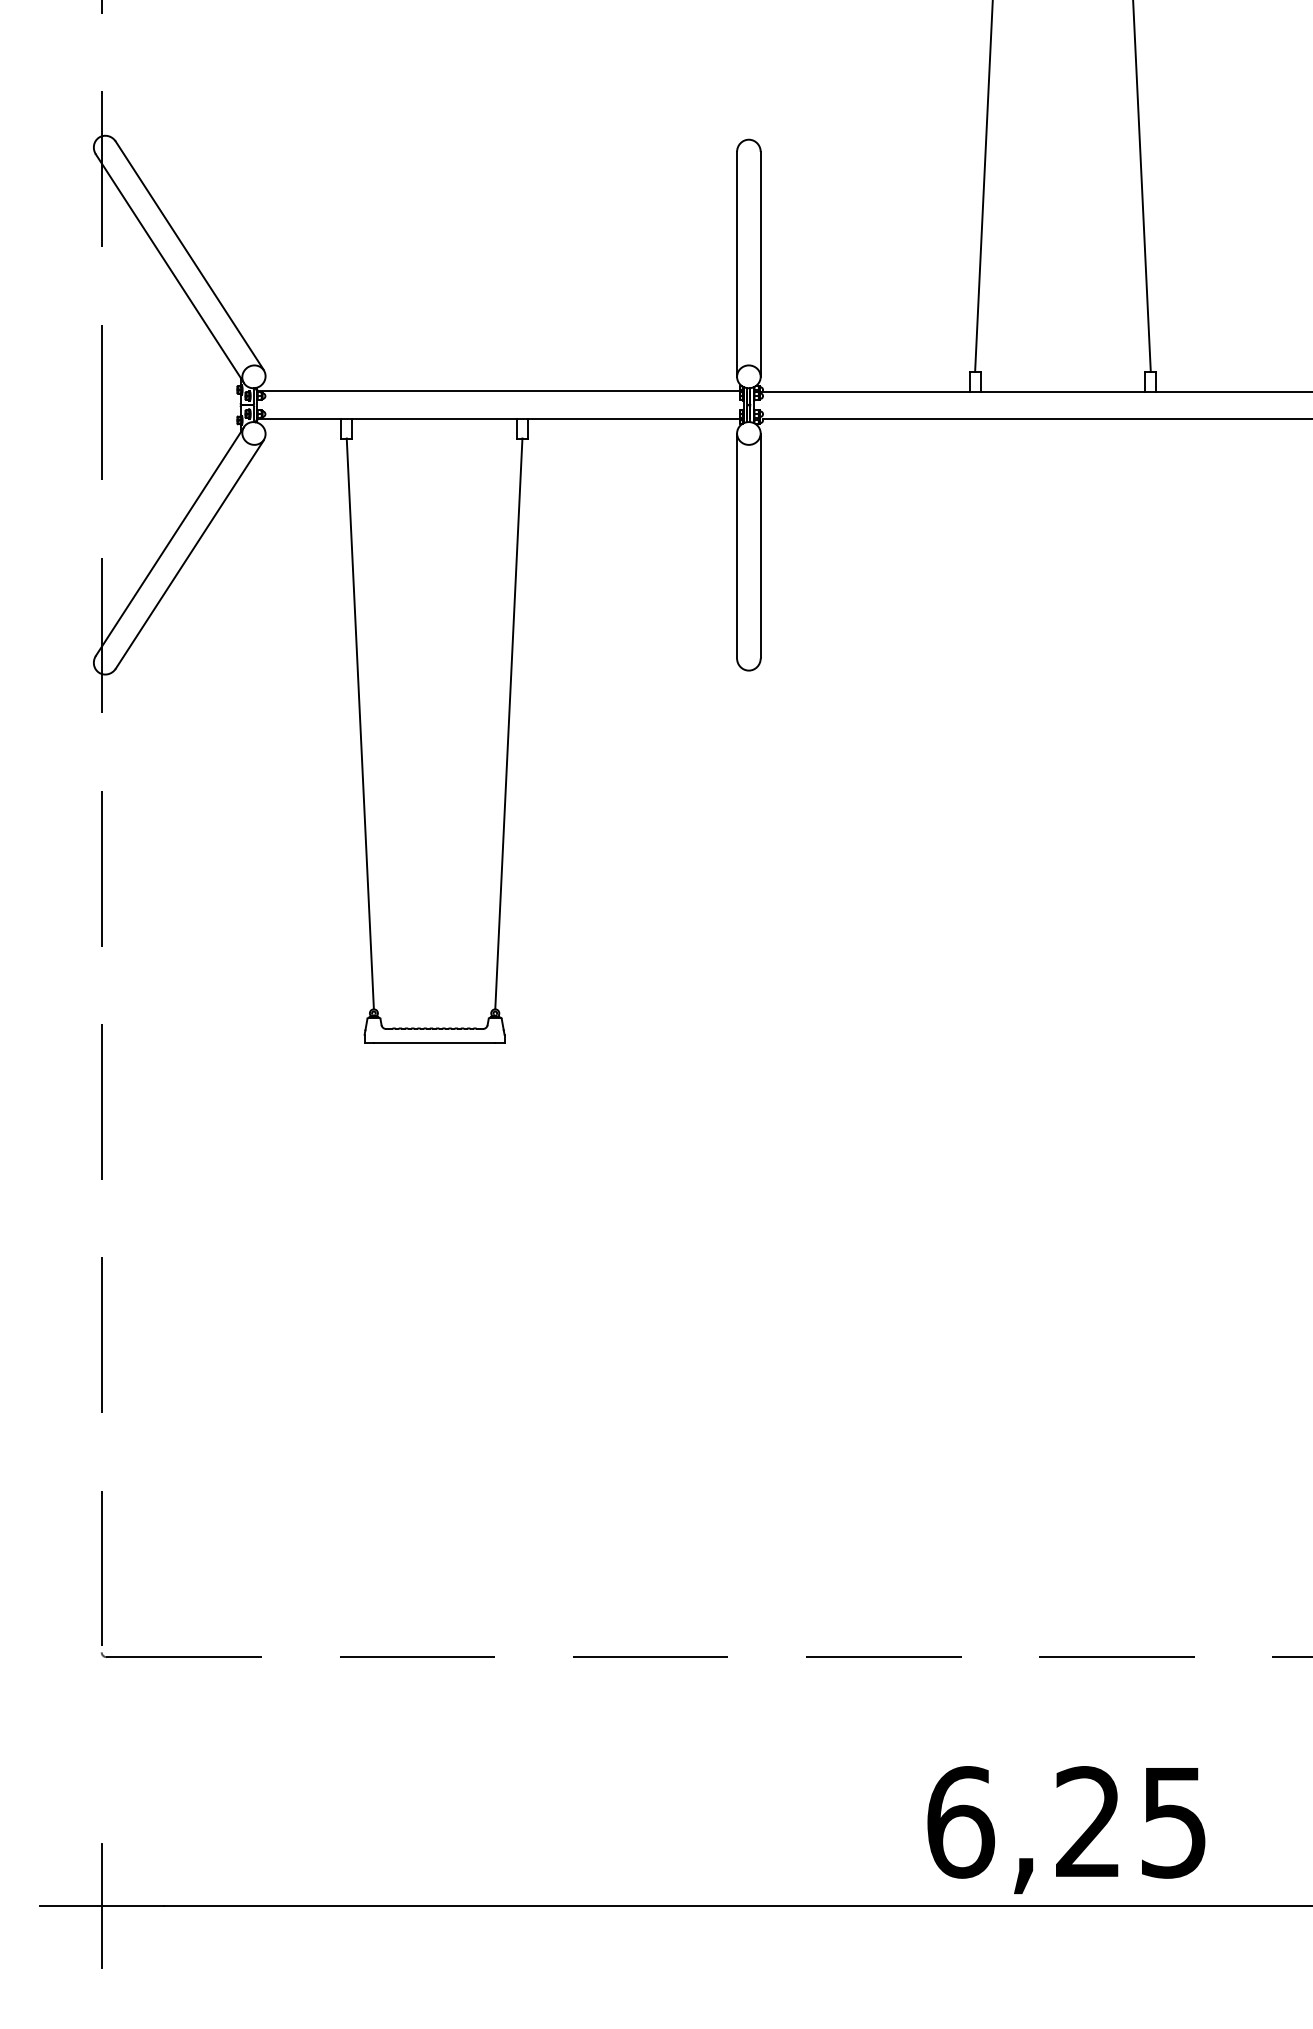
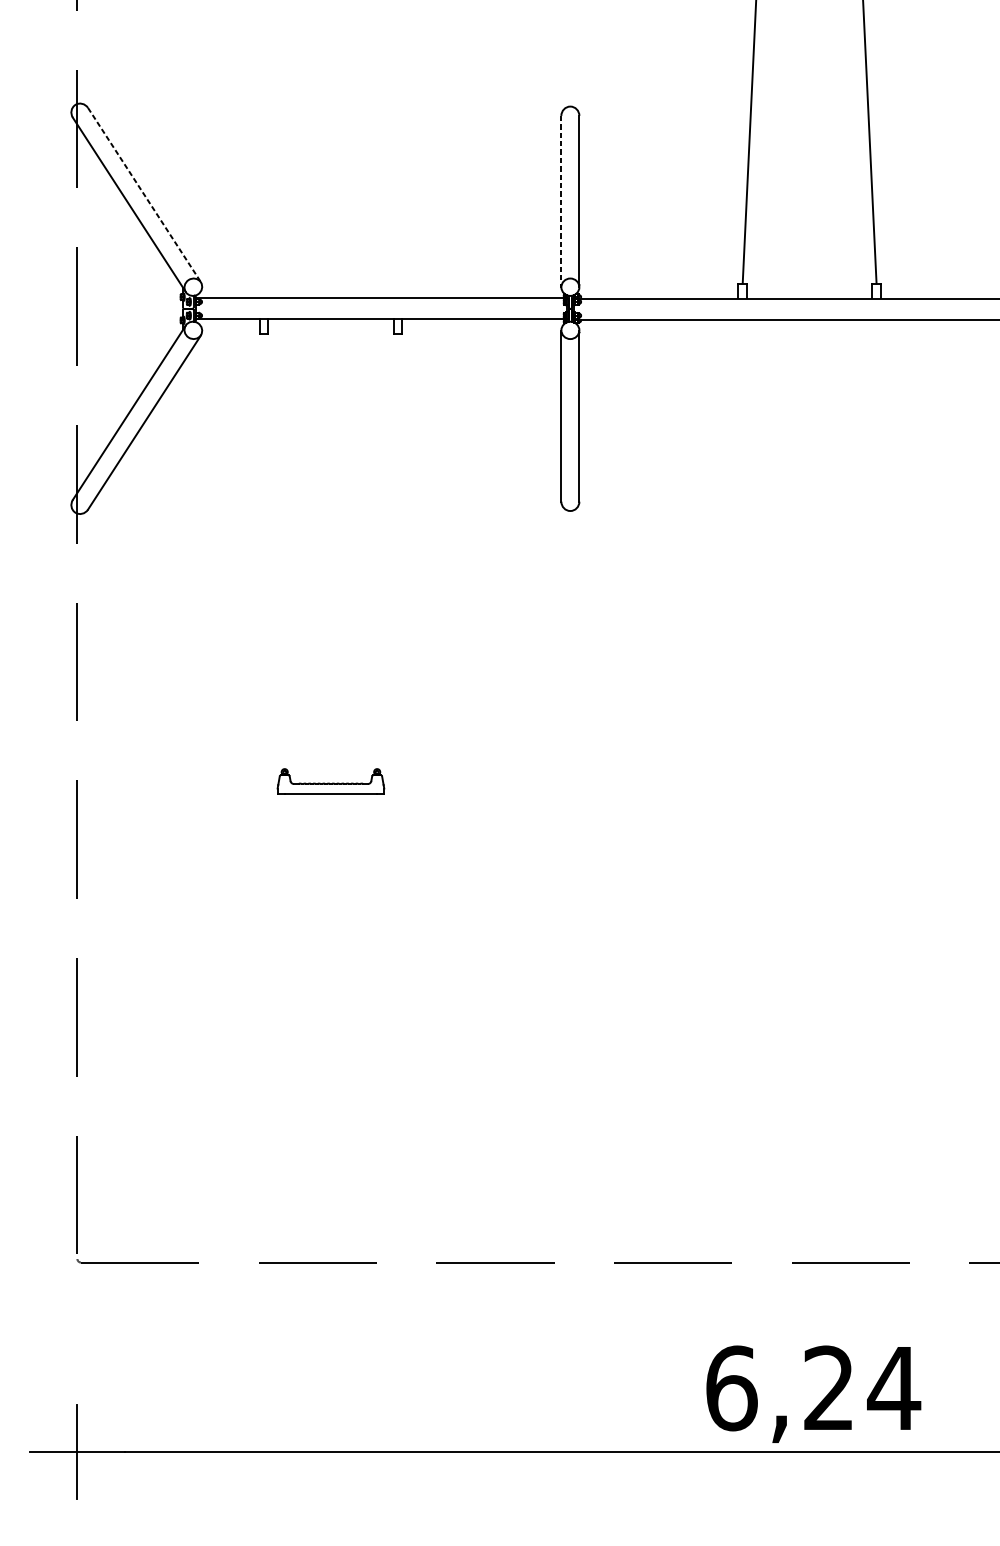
line: (190, 256) -> (145, 195), solid -> dashed
line: (737, 263) -> (561, 200), solid -> dashed
line: (359, 723) -> (273, 551), removed
line: (508, 723) -> (387, 551), removed
text: (1173, 1823) -> (893, 1389), 6,25 -> 6,24

